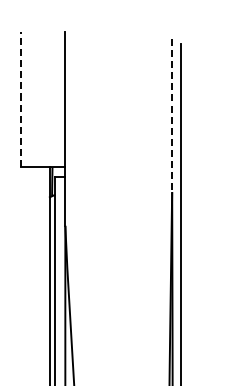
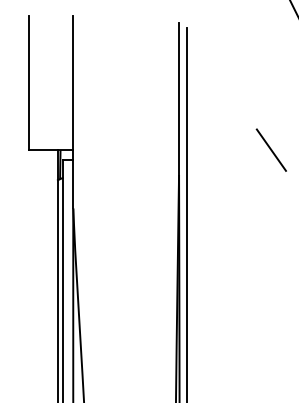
line: (21, 98) -> (29, 82), dashed -> solid
line: (172, 115) -> (179, 99), dashed -> solid

